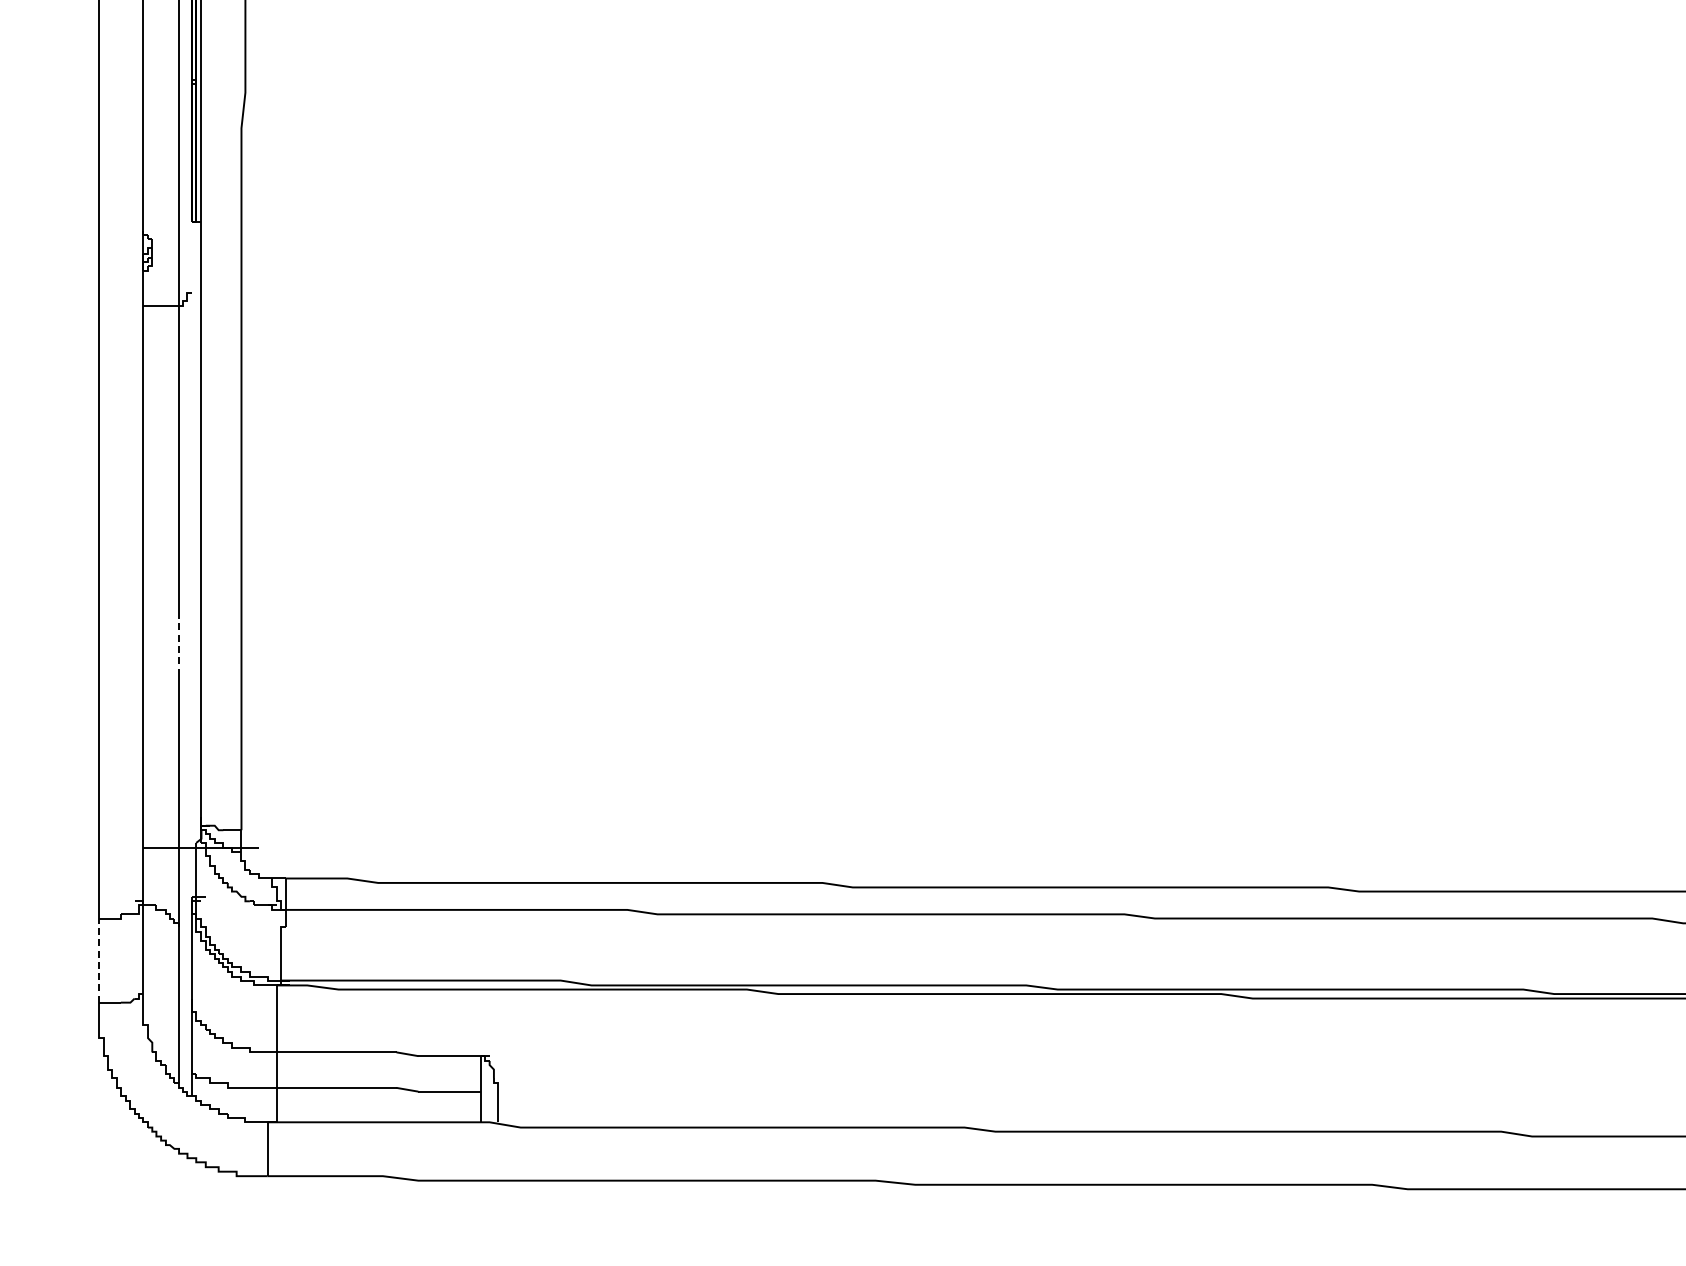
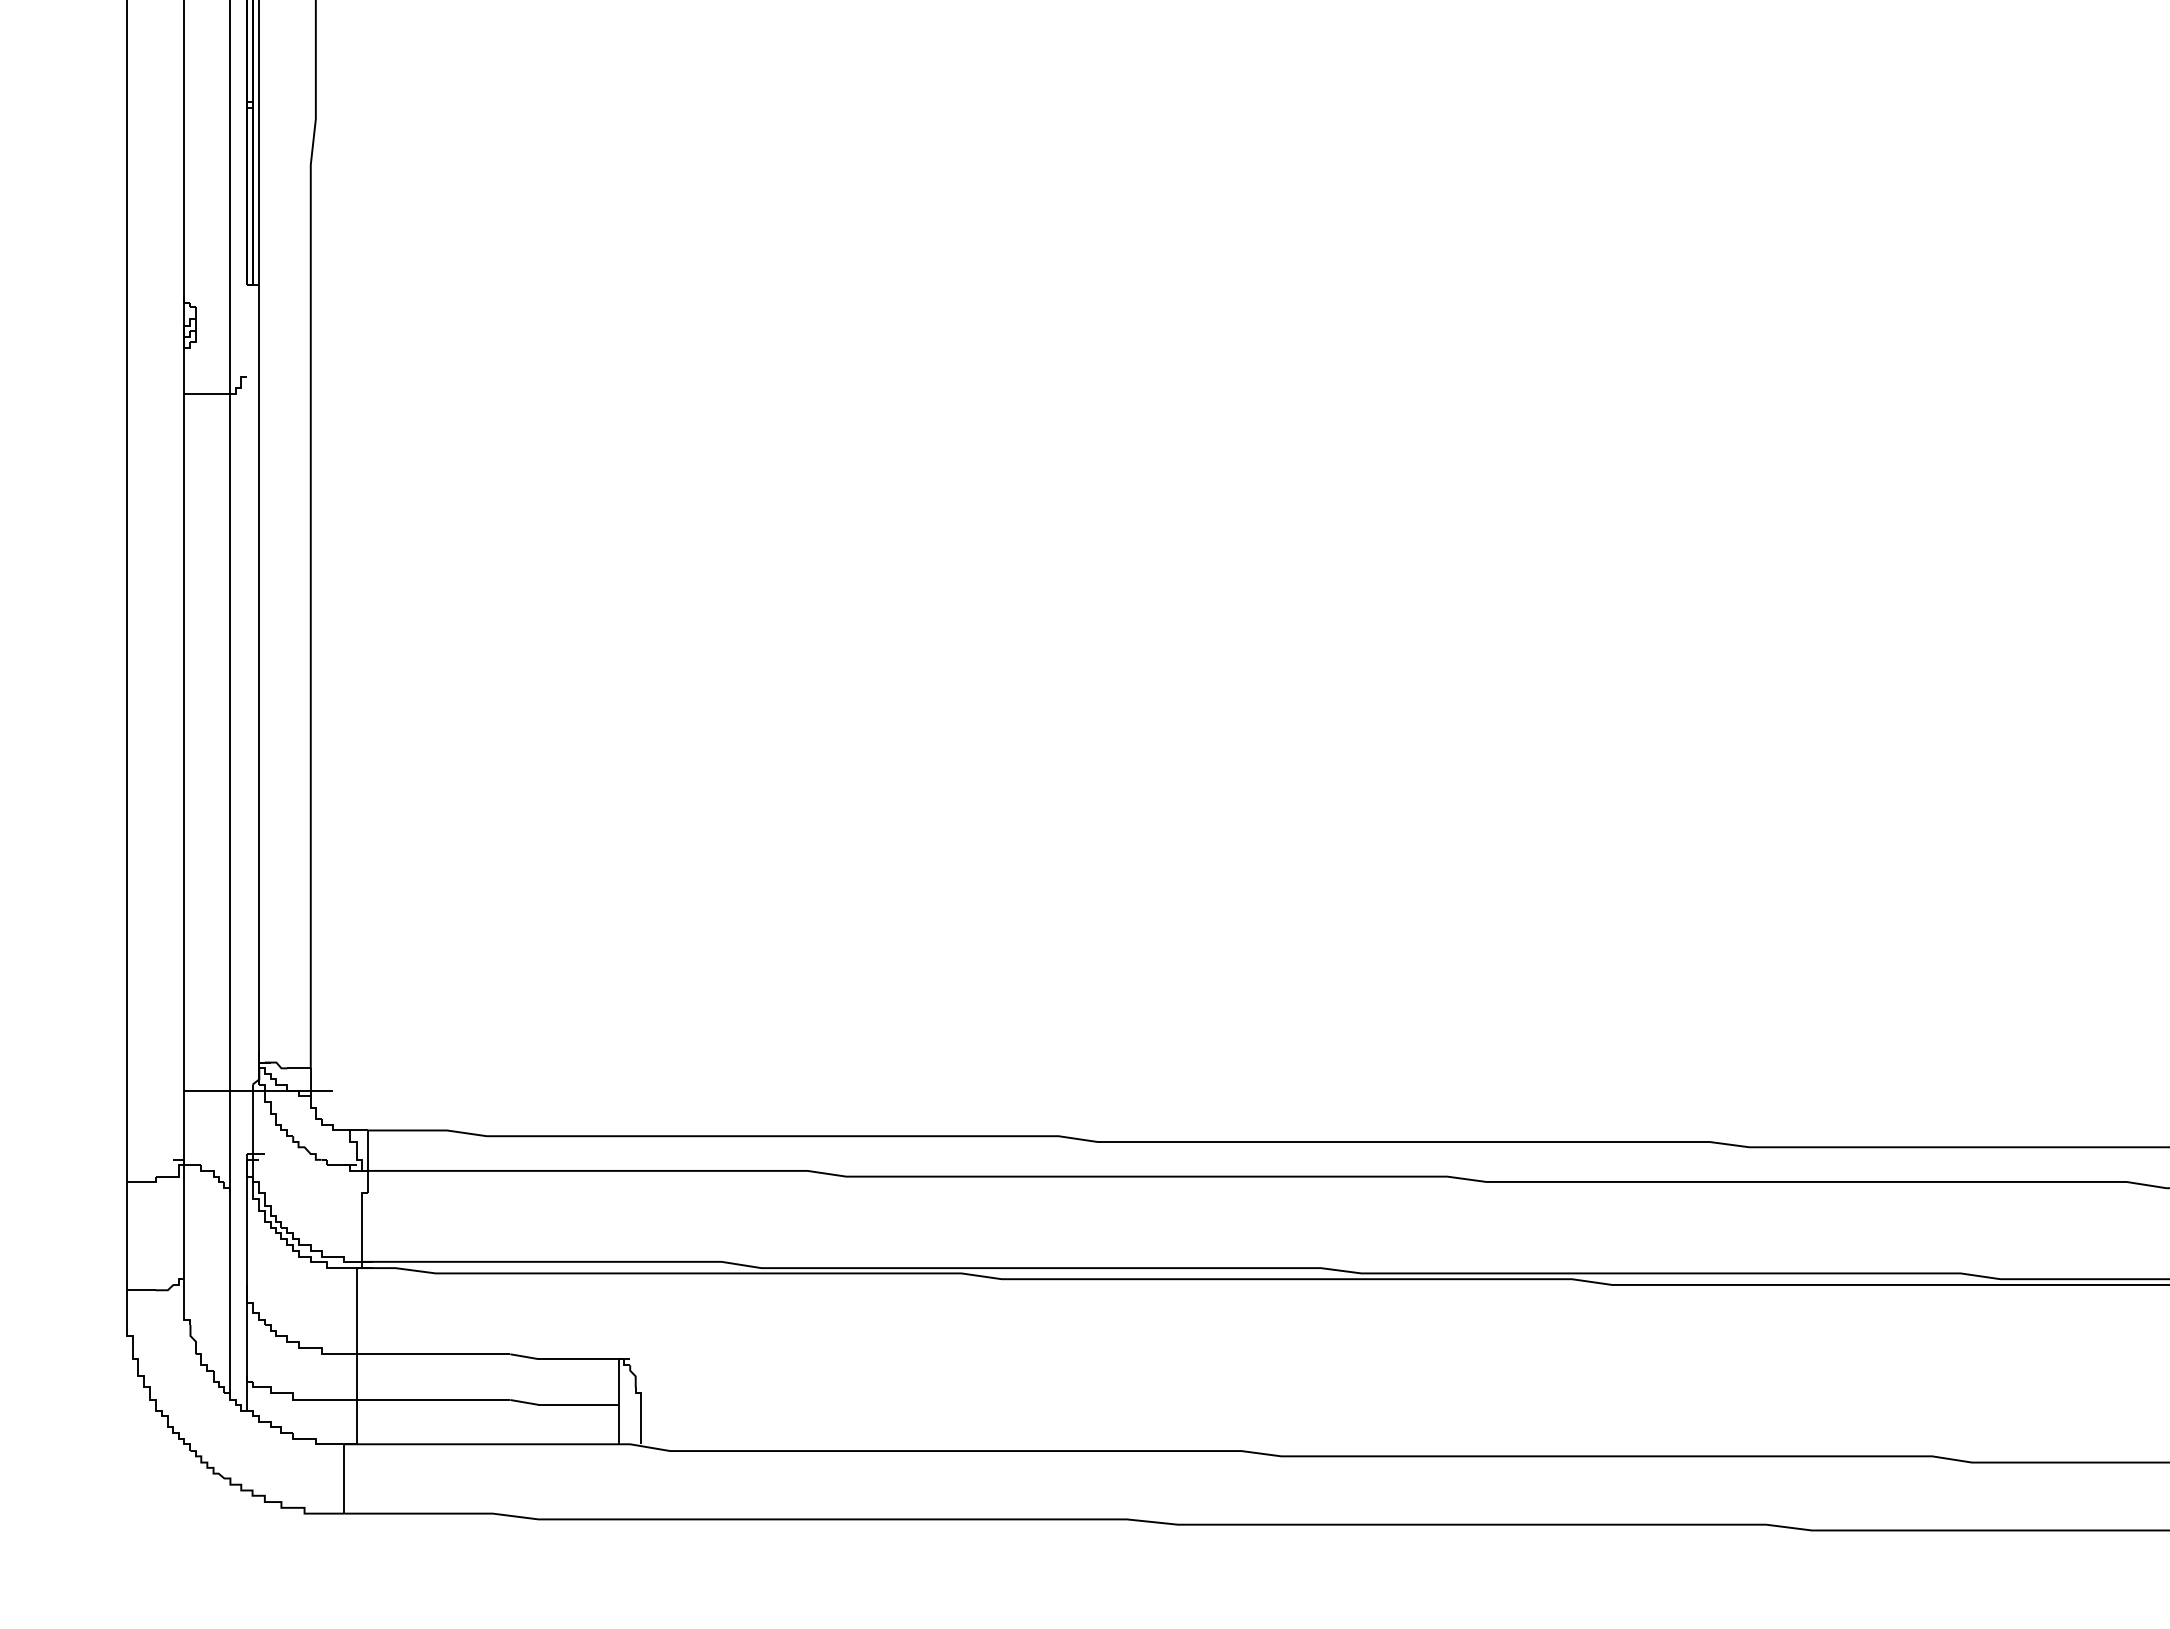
line: (179, 640) -> (231, 824), dashed -> solid
line: (98, 960) -> (126, 1236), dashed -> solid

